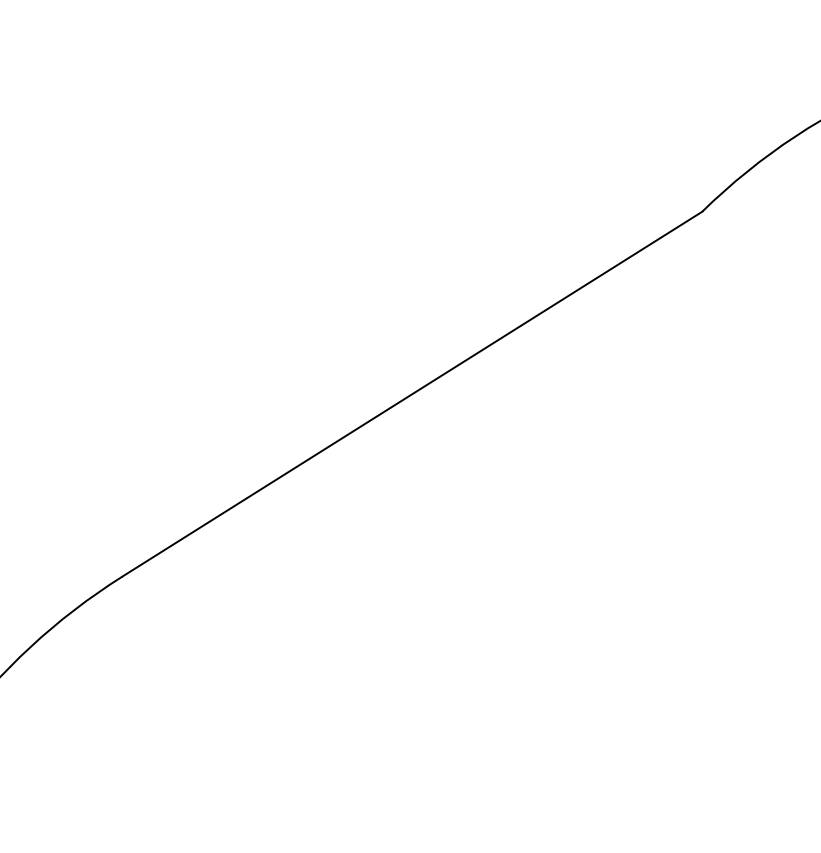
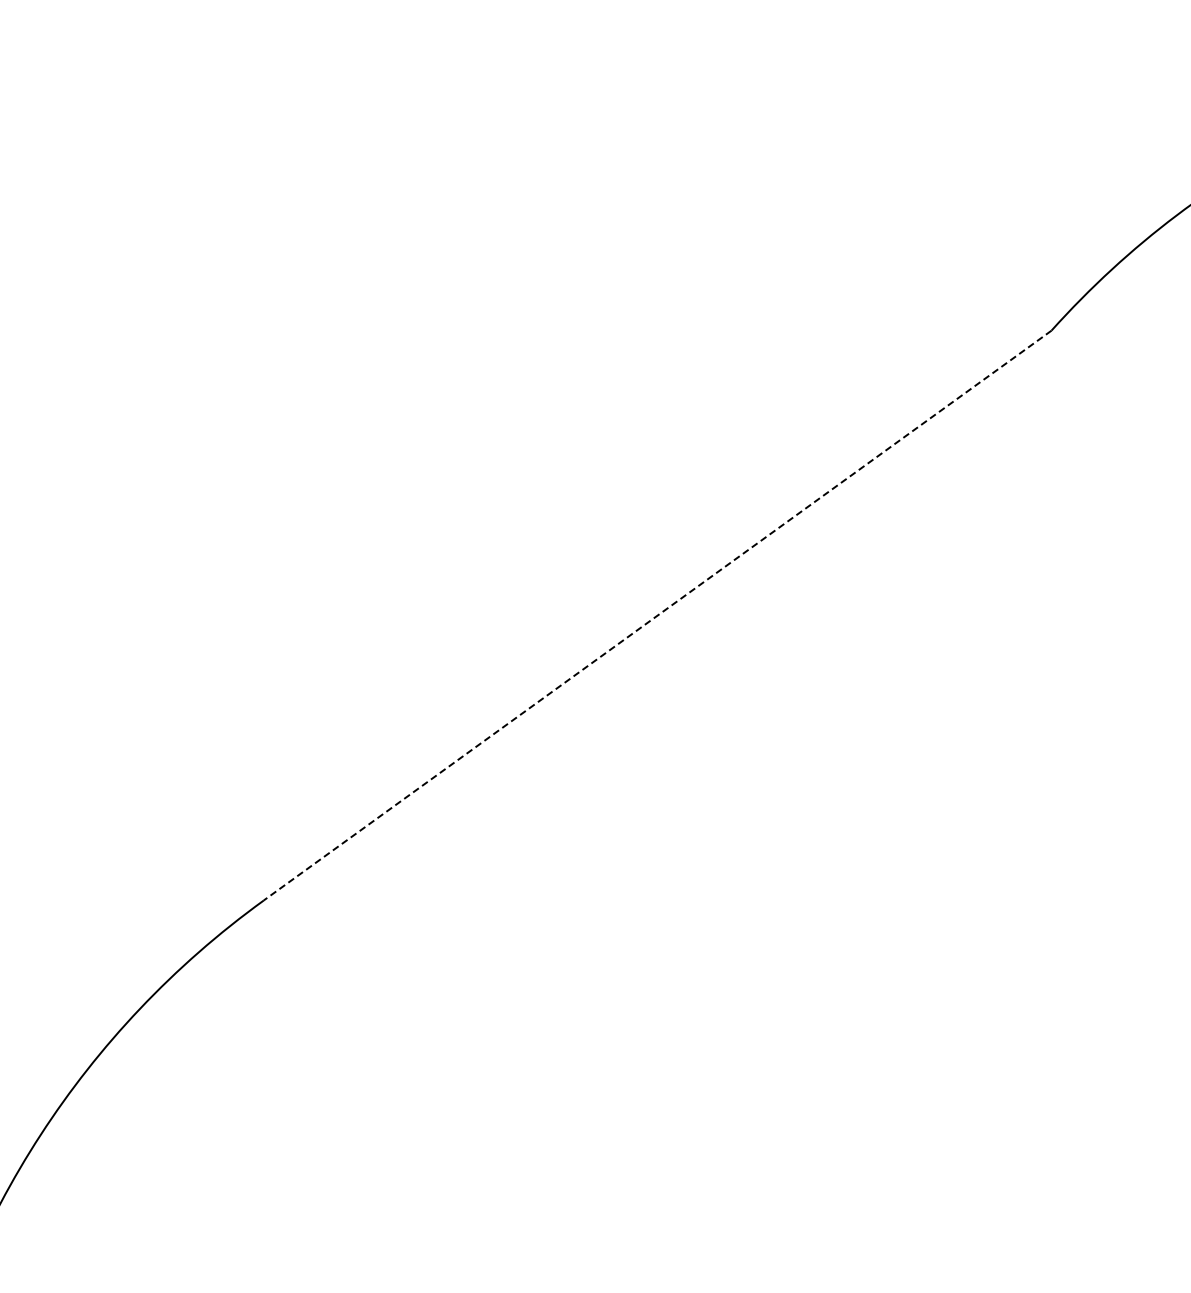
line: (412, 394) -> (657, 615), solid -> dashed

